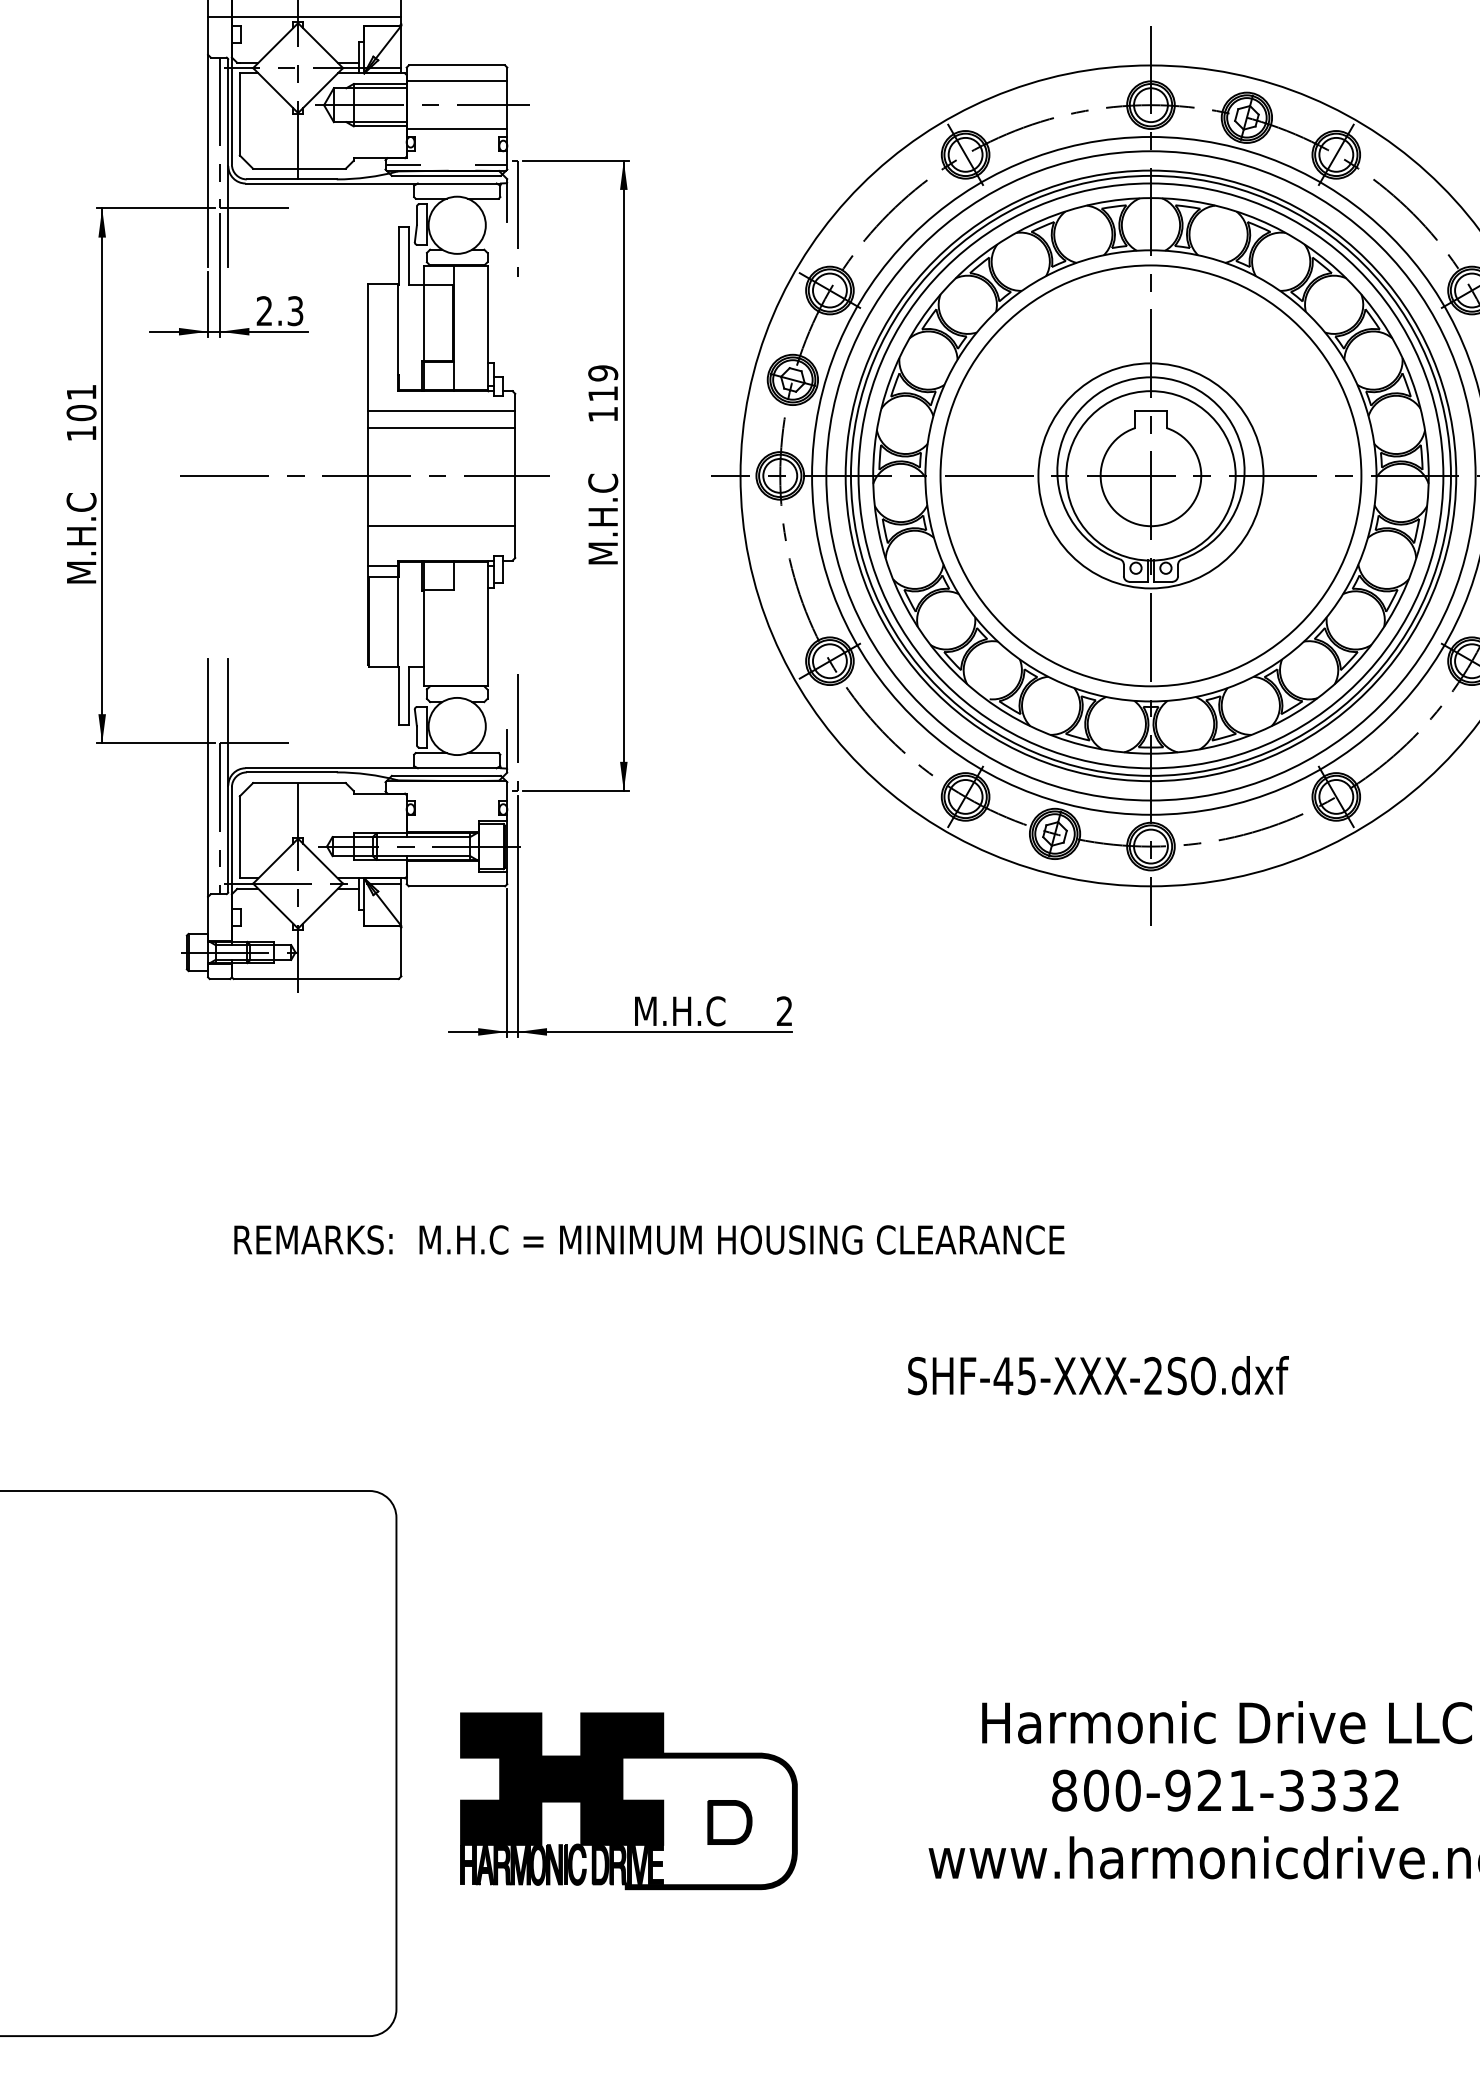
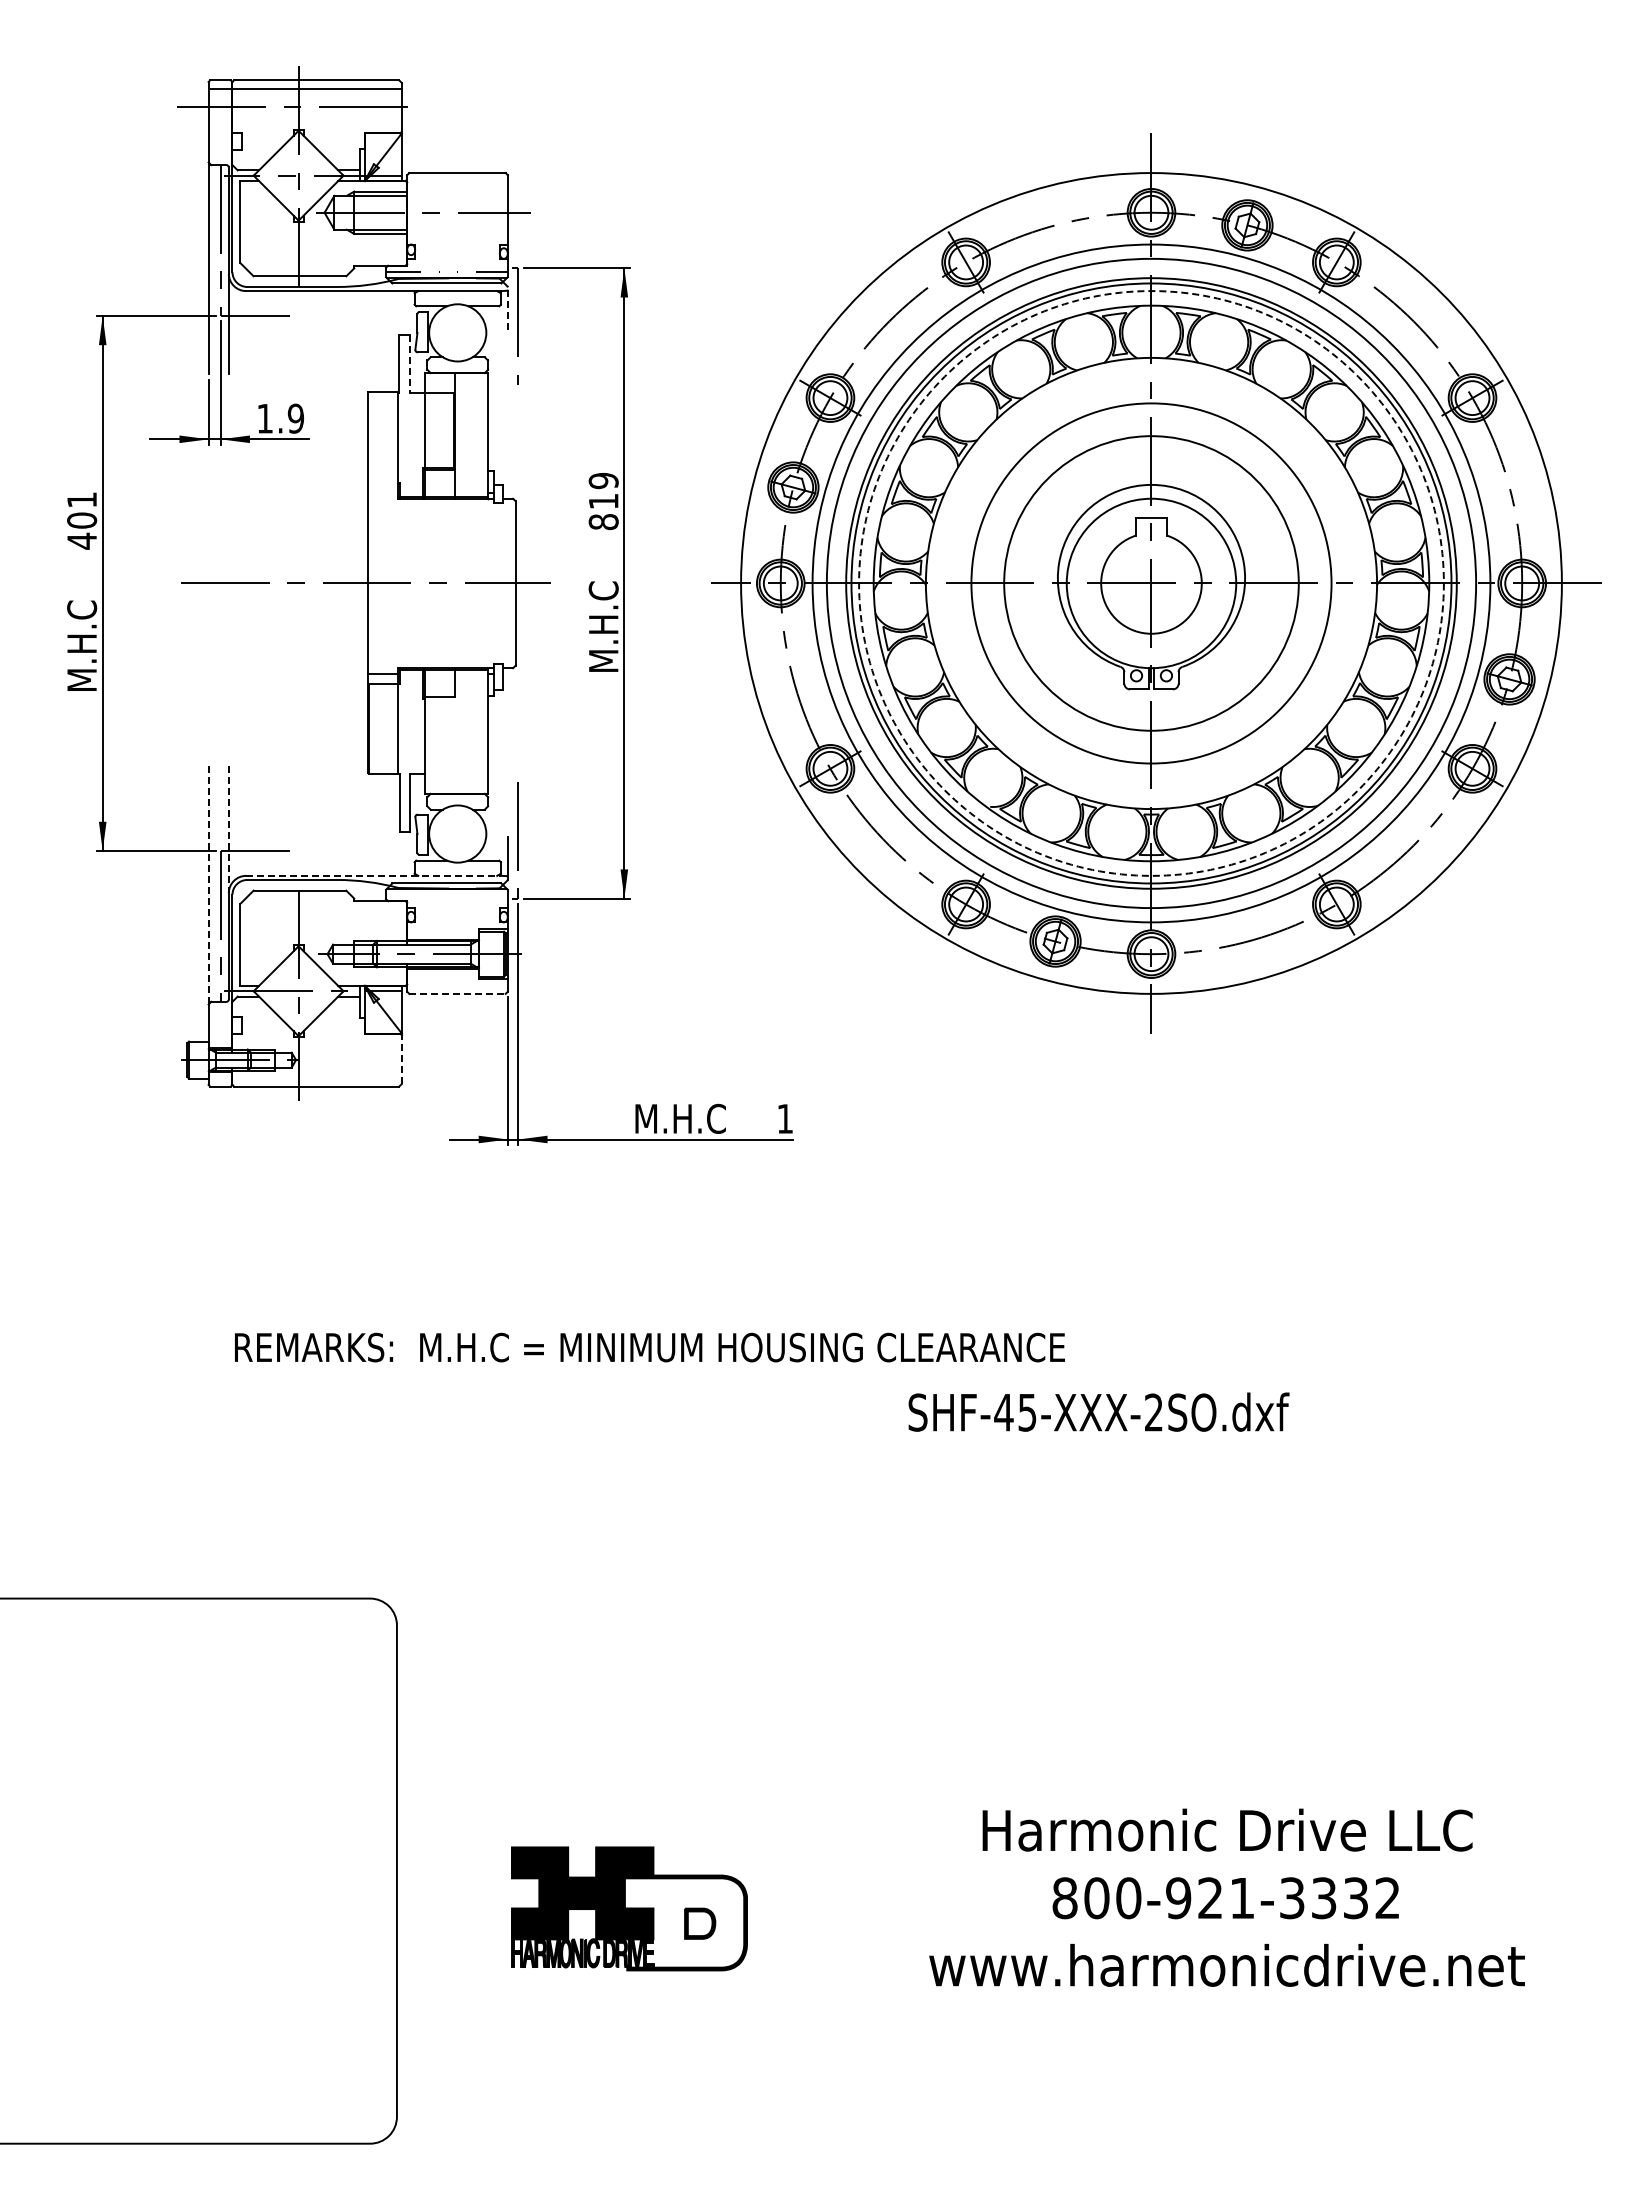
line: (303, 16) -> (304, 124), removed
line: (456, 80) -> (457, 188), removed
line: (456, 128) -> (457, 236), removed
line: (506, 199) -> (507, 307), solid -> dashed
line: (408, 256) -> (409, 364), solid -> dashed
text: (279, 310) -> (280, 418), 2.3 -> 1.9
line: (440, 410) -> (441, 518), removed
text: (602, 414) -> (603, 522), 119 -> 819
line: (440, 427) -> (441, 535), removed
text: (80, 432) -> (81, 540), 101 -> 401
circle: (1150, 475) -> (1151, 583), size x0.7
circle: (1150, 475) -> (1151, 583), size x1.6
circle: (1150, 475) -> (1151, 583), solid -> dashed
line: (440, 525) -> (441, 633), removed
line: (227, 722) -> (228, 830), solid -> dashed
line: (372, 767) -> (373, 875), solid -> dashed
line: (207, 777) -> (208, 885), solid -> dashed
line: (457, 885) -> (458, 993), solid -> dashed
line: (400, 951) -> (401, 1059), solid -> dashed
text: (783, 1010) -> (784, 1118), 2 -> 1
text: (1097, 1374) -> (1098, 1411), moved
part: (628, 1800) -> (629, 1908), size x0.7

